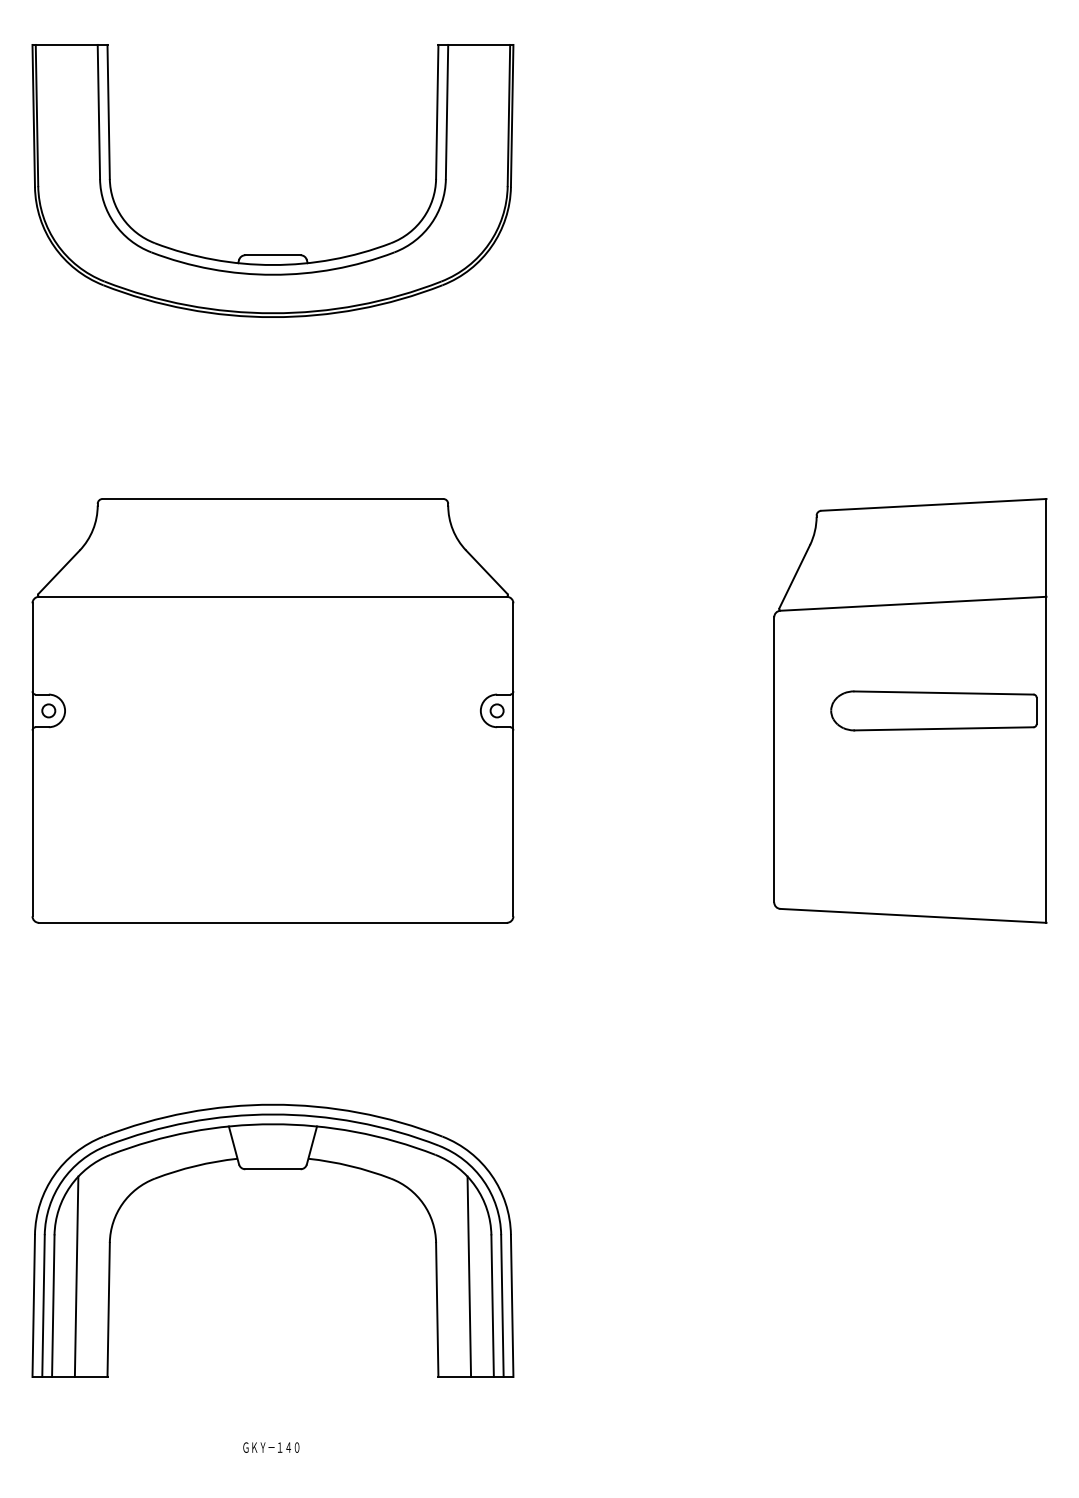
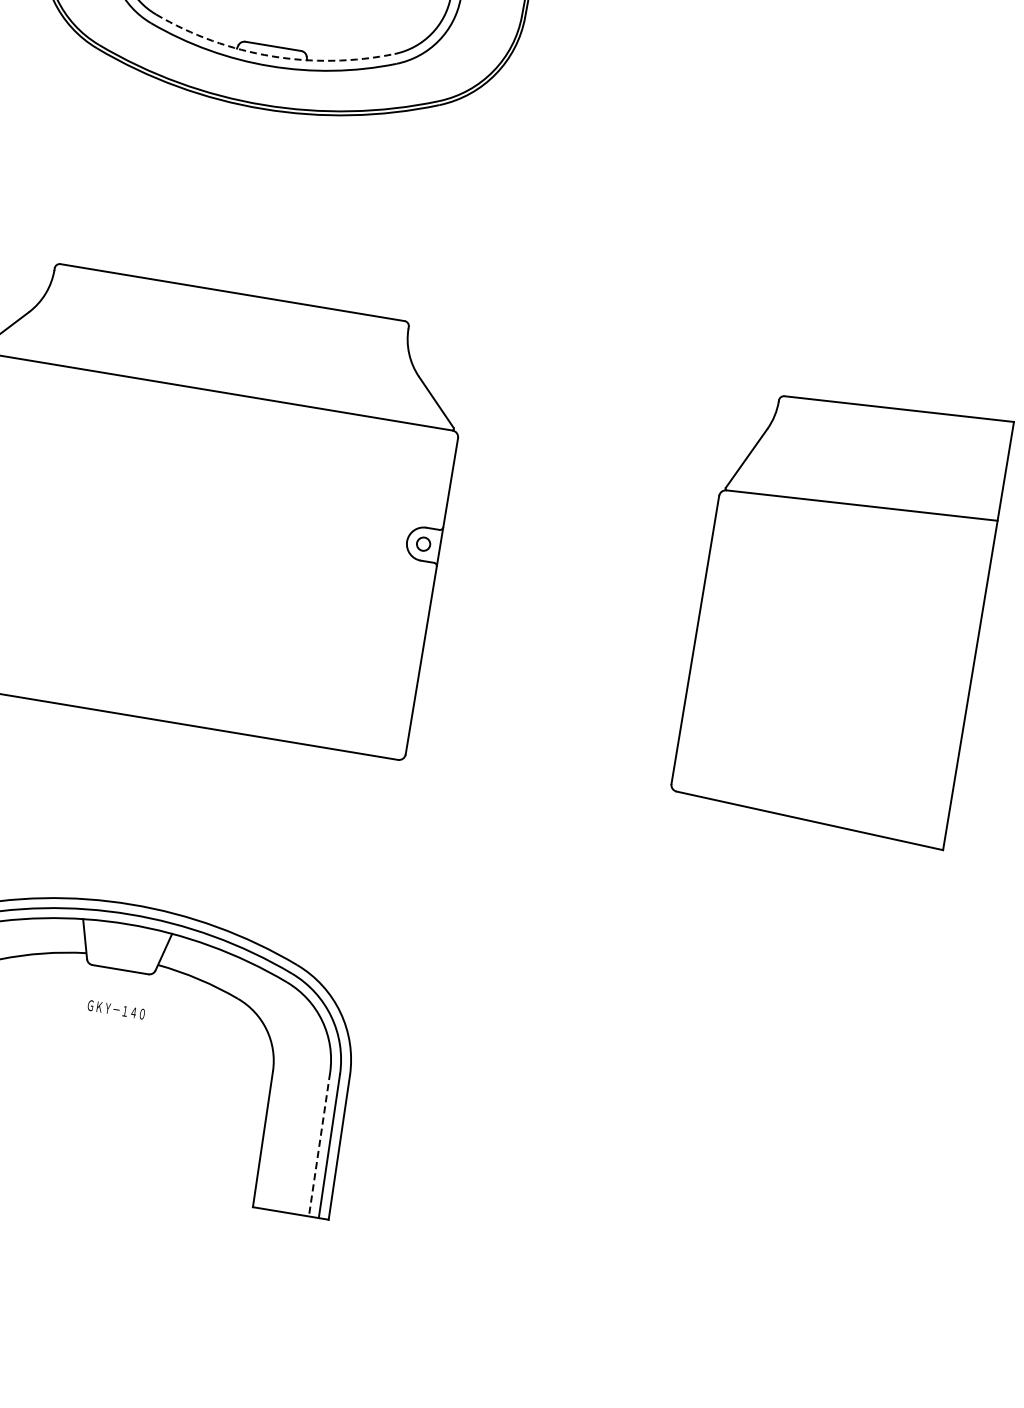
arc: (272, 265) -> (271, 56), solid -> dashed
part: (933, 710) -> (864, 616), removed
line: (469, 1276) -> (301, 1110), removed
line: (492, 1306) -> (319, 1145), solid -> dashed
text: (271, 1447) -> (116, 1009), moved

